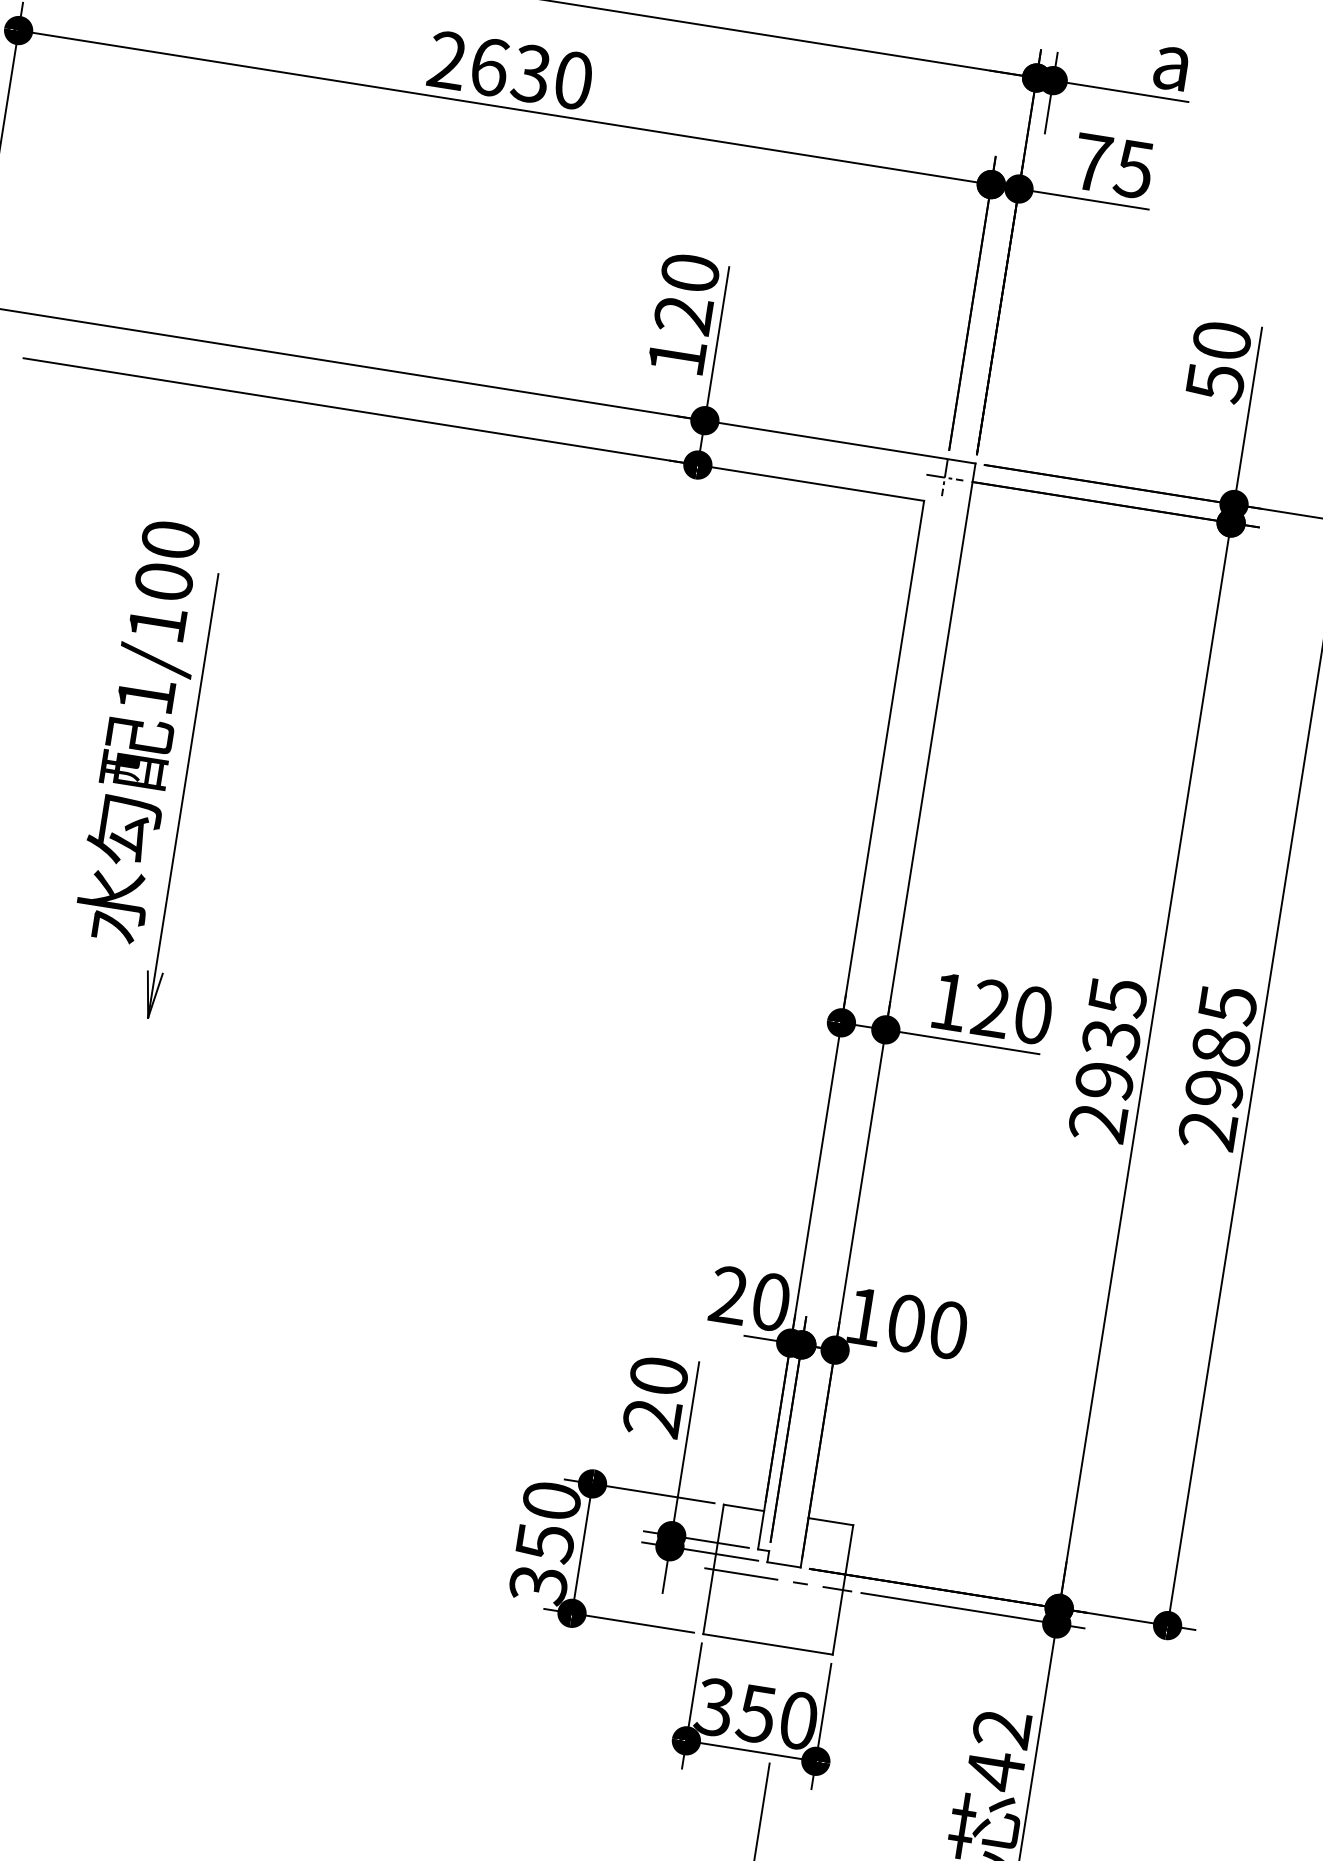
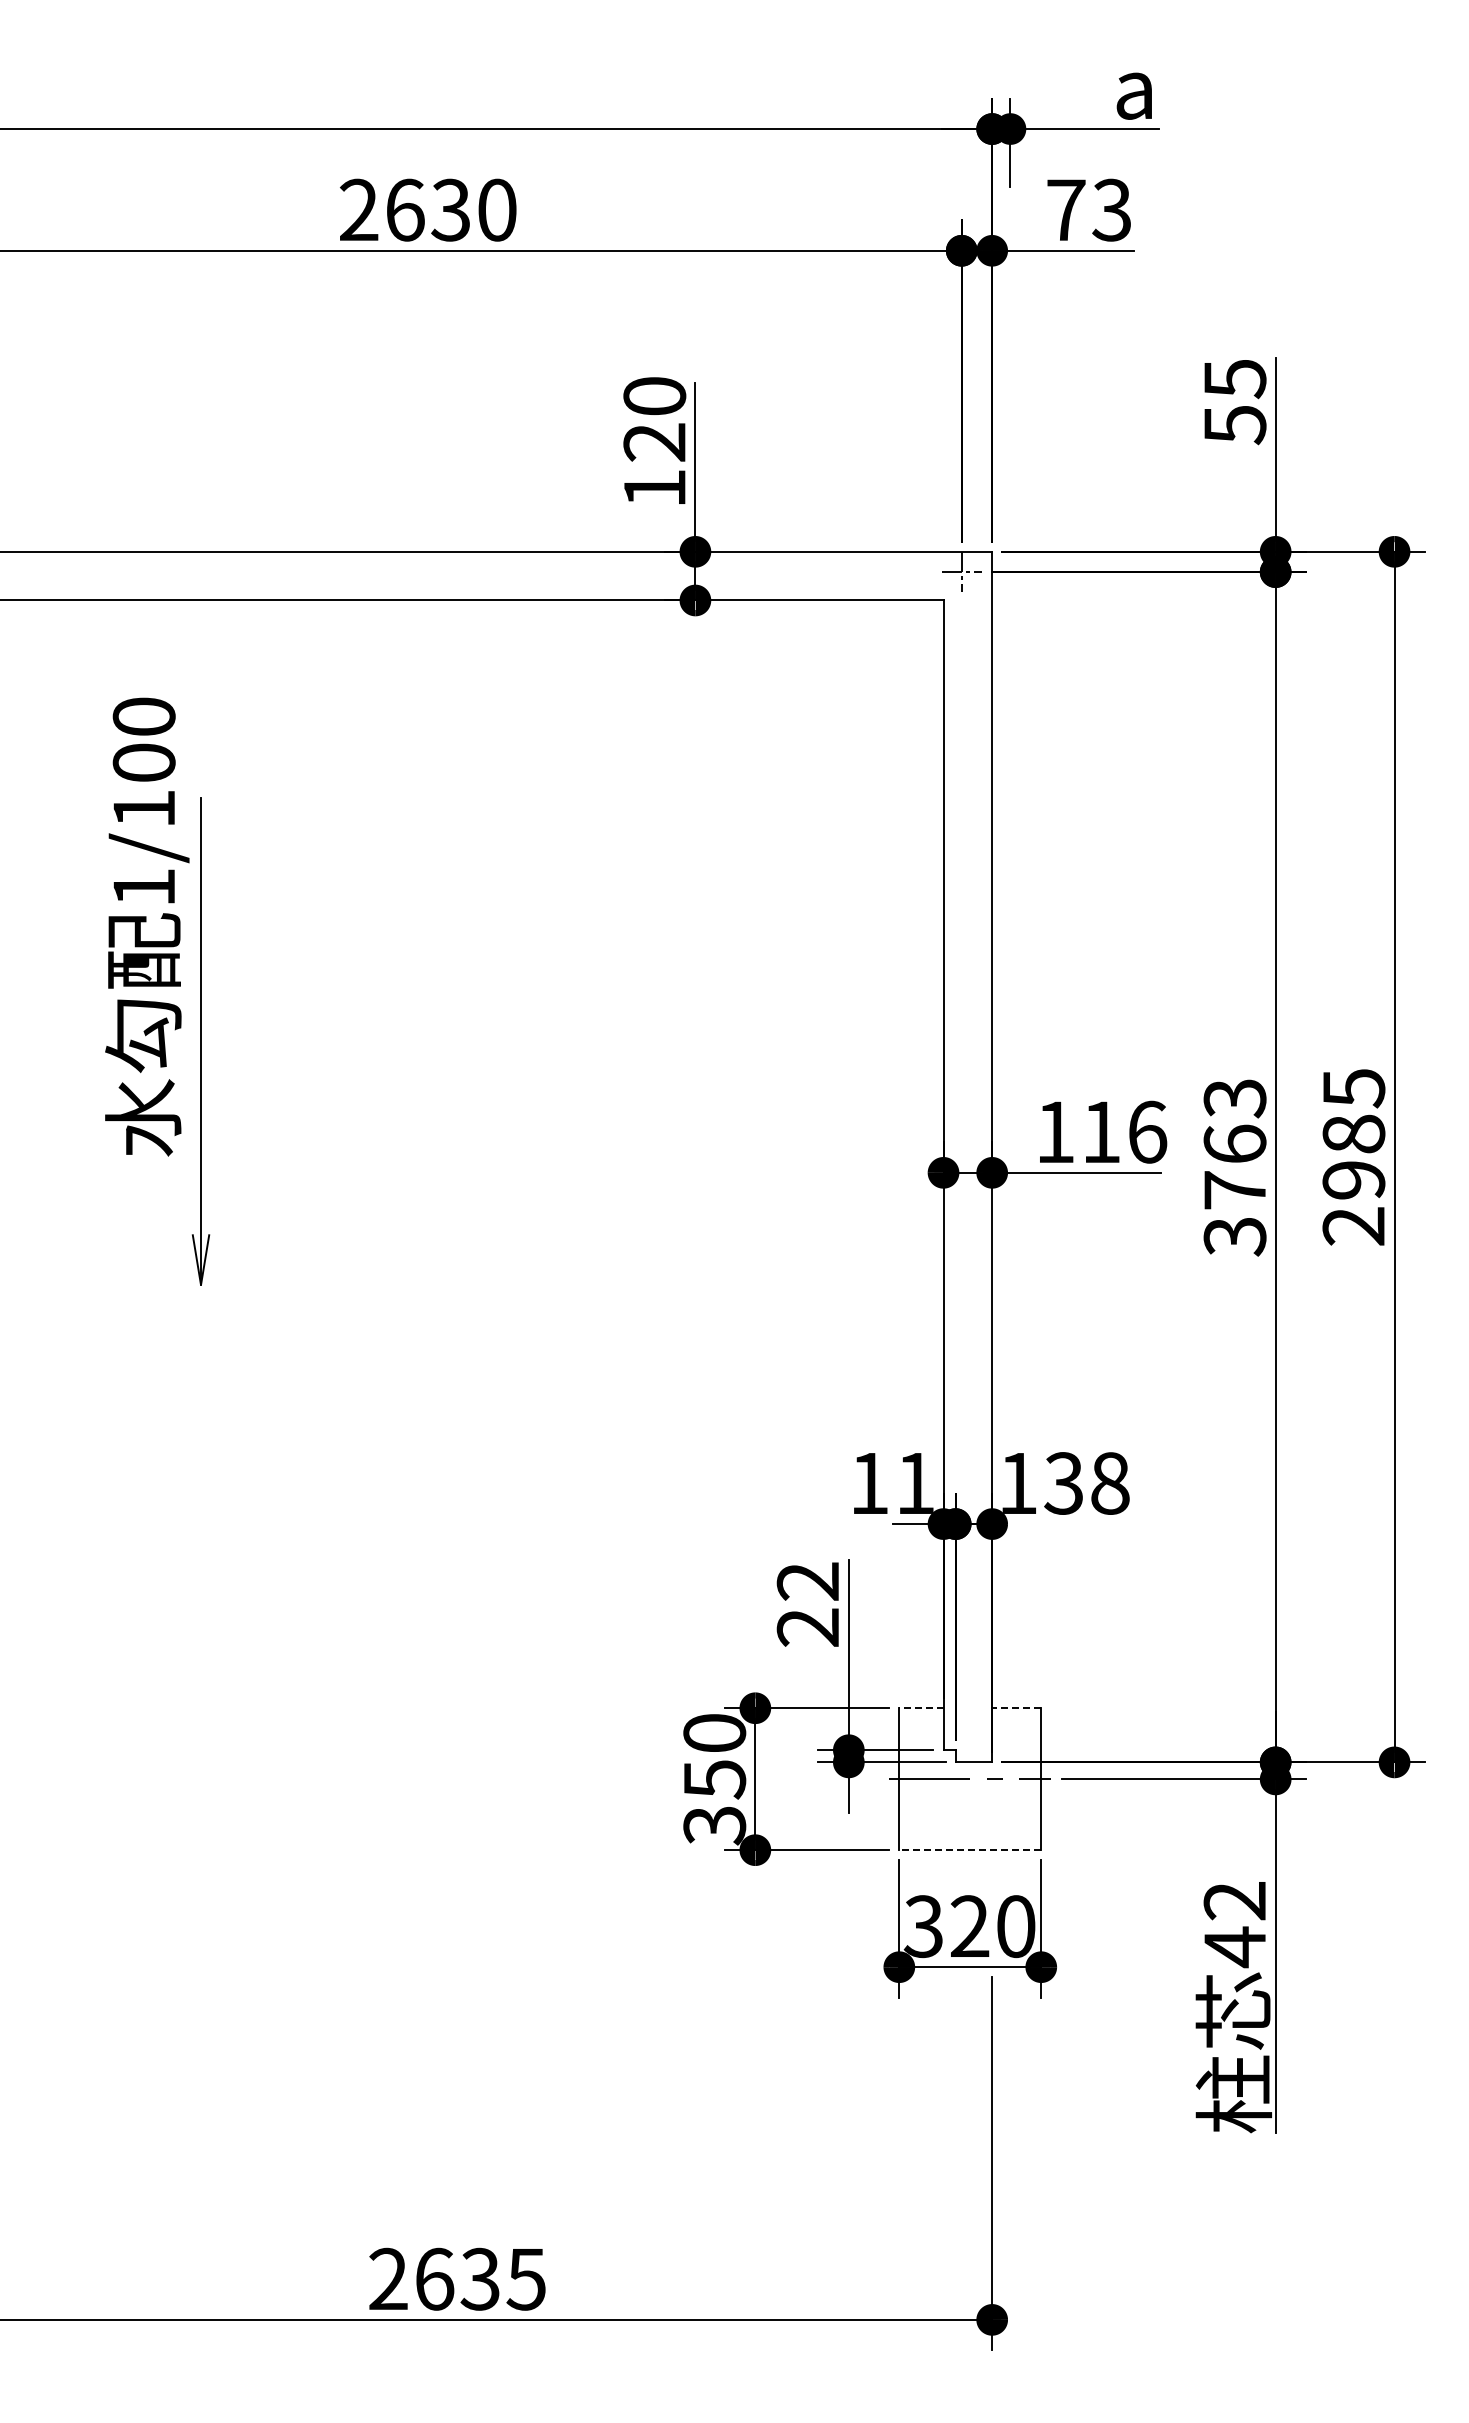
text: (1133, 168) -> (1111, 209), 75 -> 73
text: (1221, 341) -> (1234, 379), 50 -> 55
text: (143, 731) -> (147, 926), moved
text: (1012, 1011) -> (1124, 1131), 120 -> 116
text: (1107, 1059) -> (1234, 1167), 2935 -> 3763
text: (750, 1298) -> (892, 1483), 20 -> 11
text: (926, 1326) -> (1086, 1483), 100 -> 138
text: (658, 1375) -> (807, 1581), 20 -> 22
line: (743, 1507) -> (920, 1708), solid -> dashed
line: (830, 1521) -> (1016, 1708), solid -> dashed
line: (768, 1644) -> (970, 1850), solid -> dashed
text: (756, 1713) -> (969, 1926), 350 -> 320

